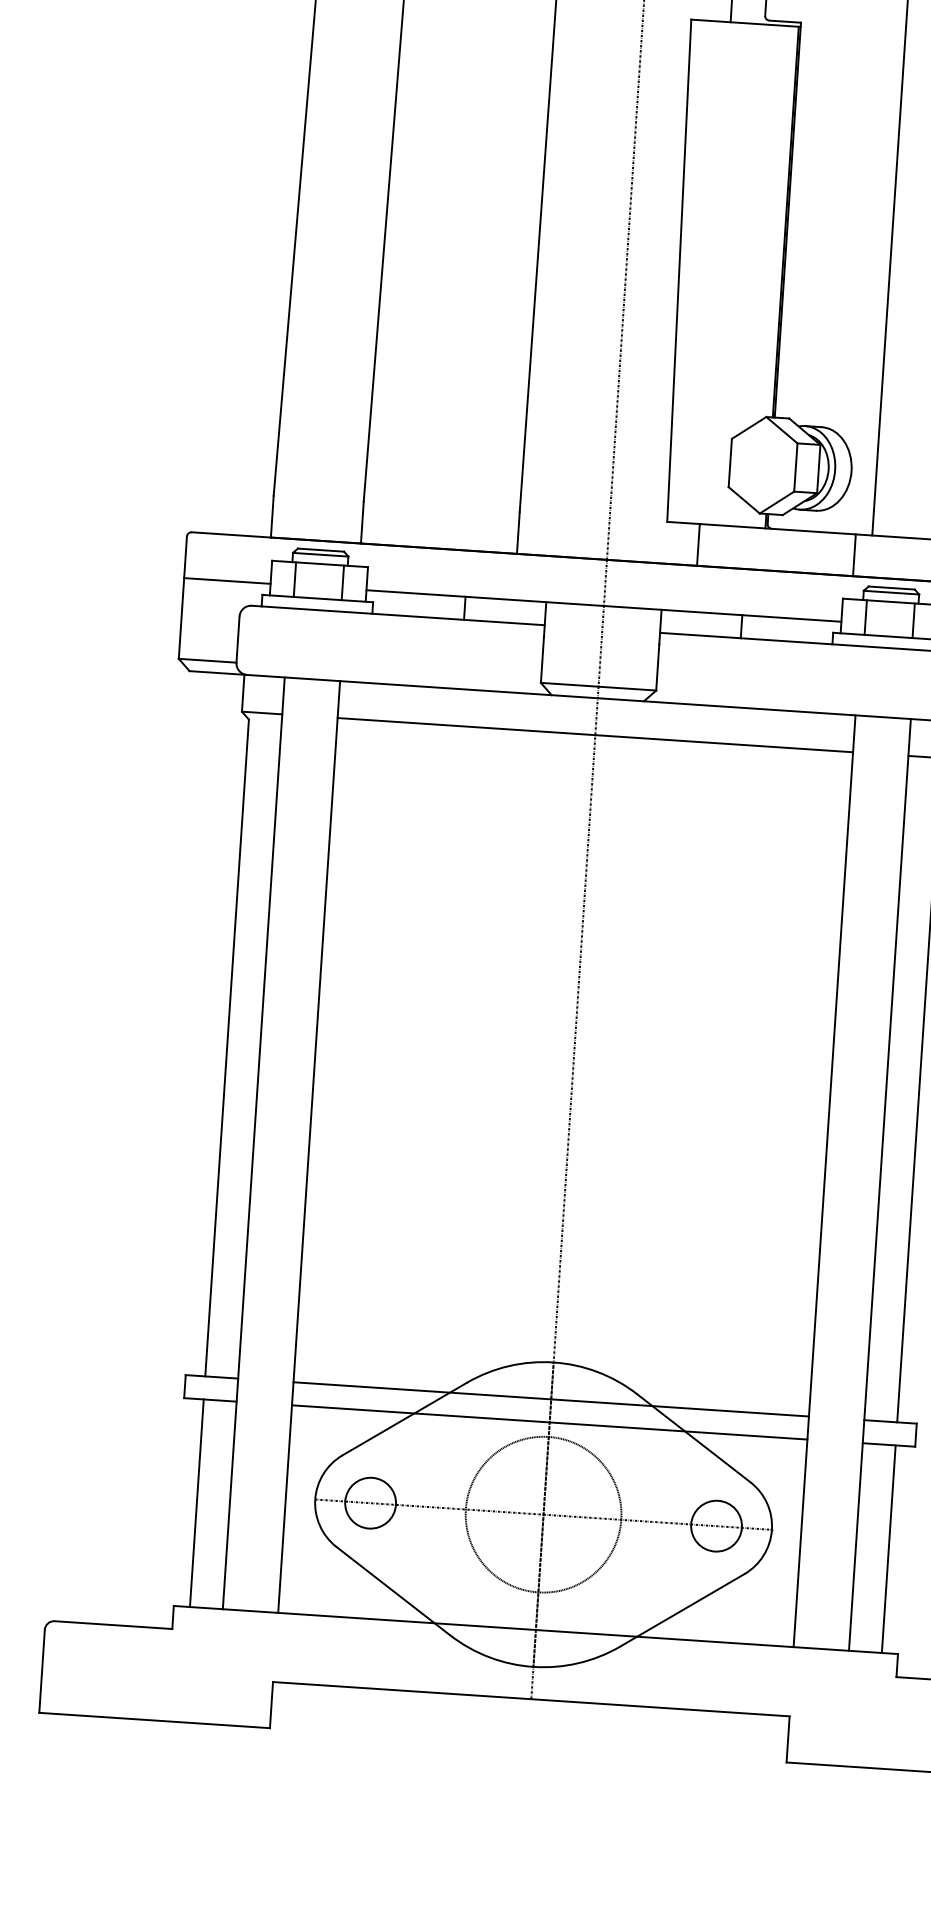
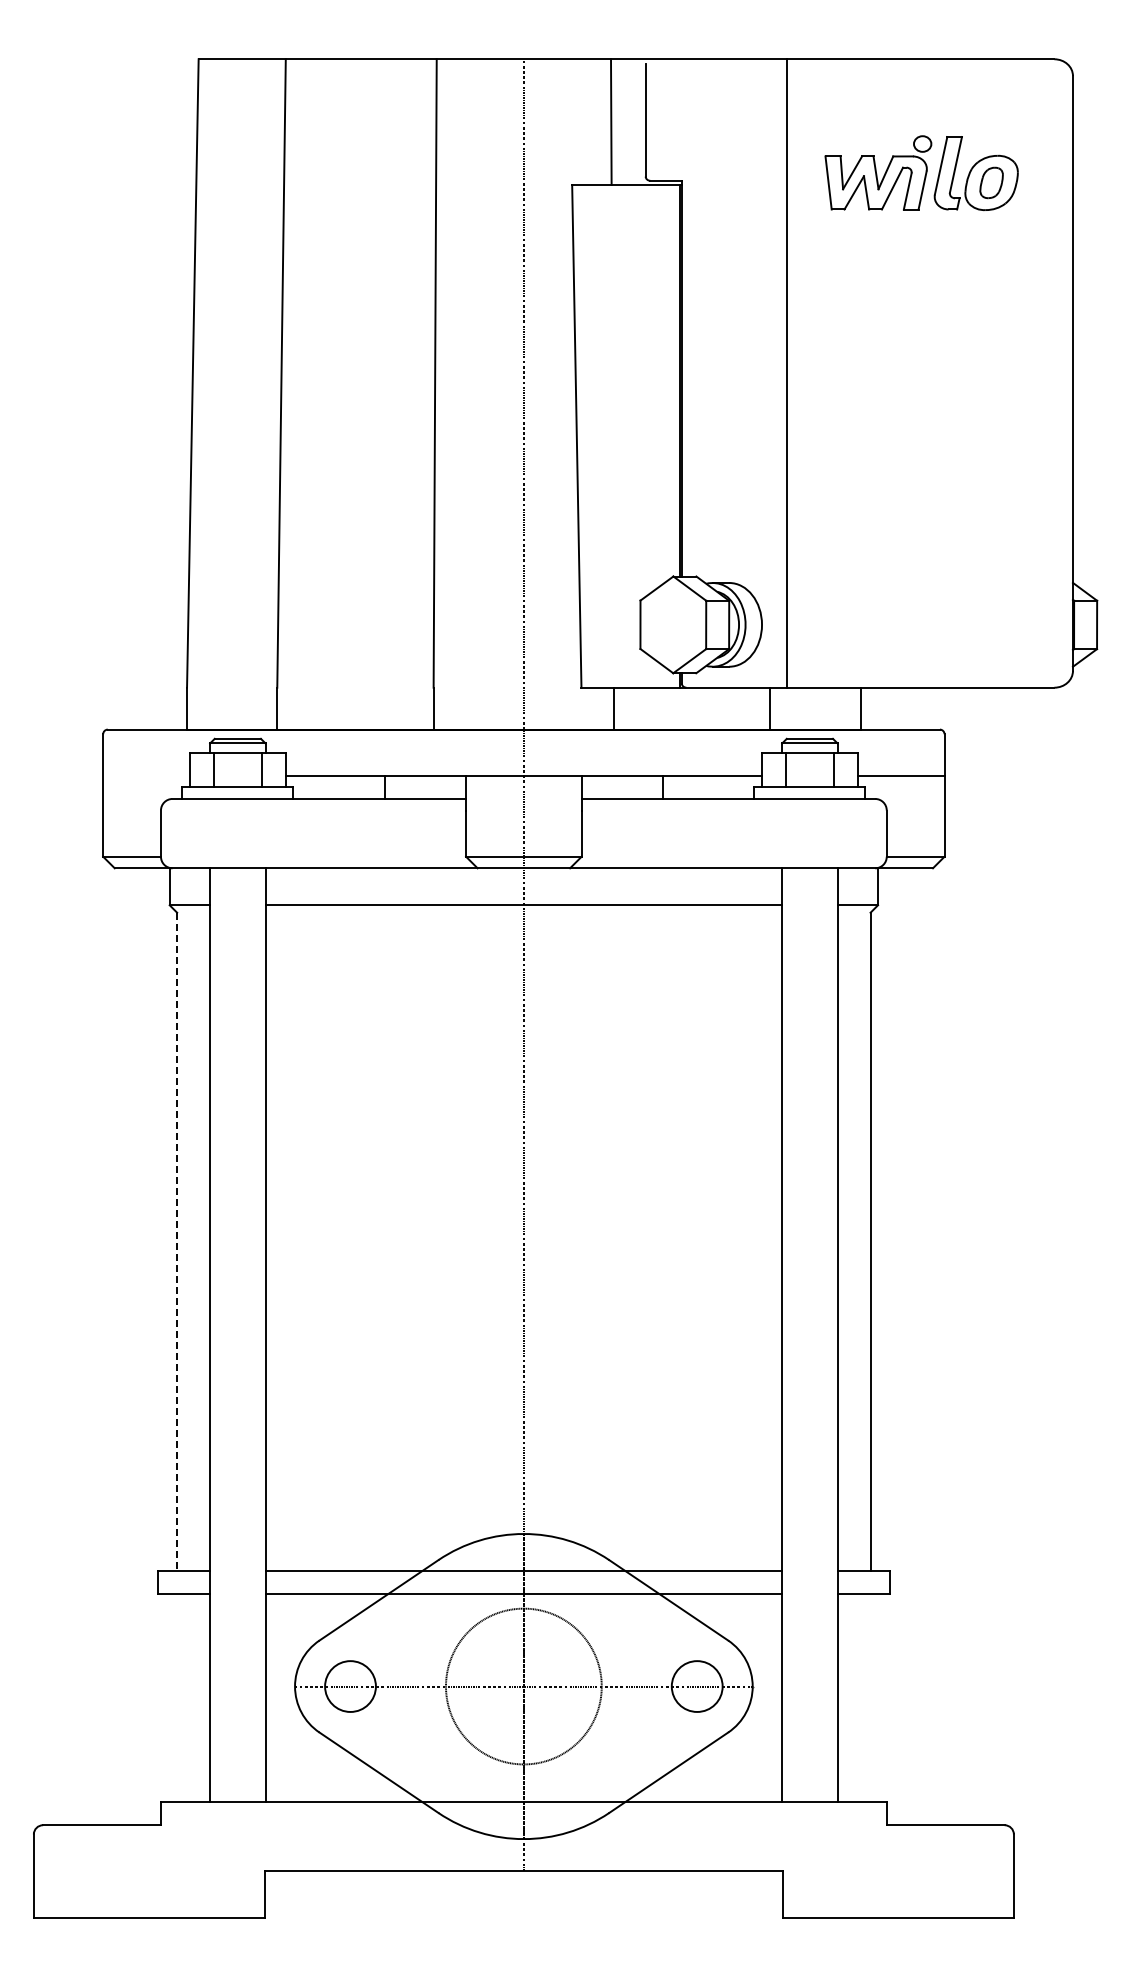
line: (227, 580) -> (146, 775), removed
line: (227, 1048) -> (177, 1242), solid -> dashed
line: (197, 1503) -> (177, 1698), removed
line: (888, 1549) -> (870, 1698), removed

